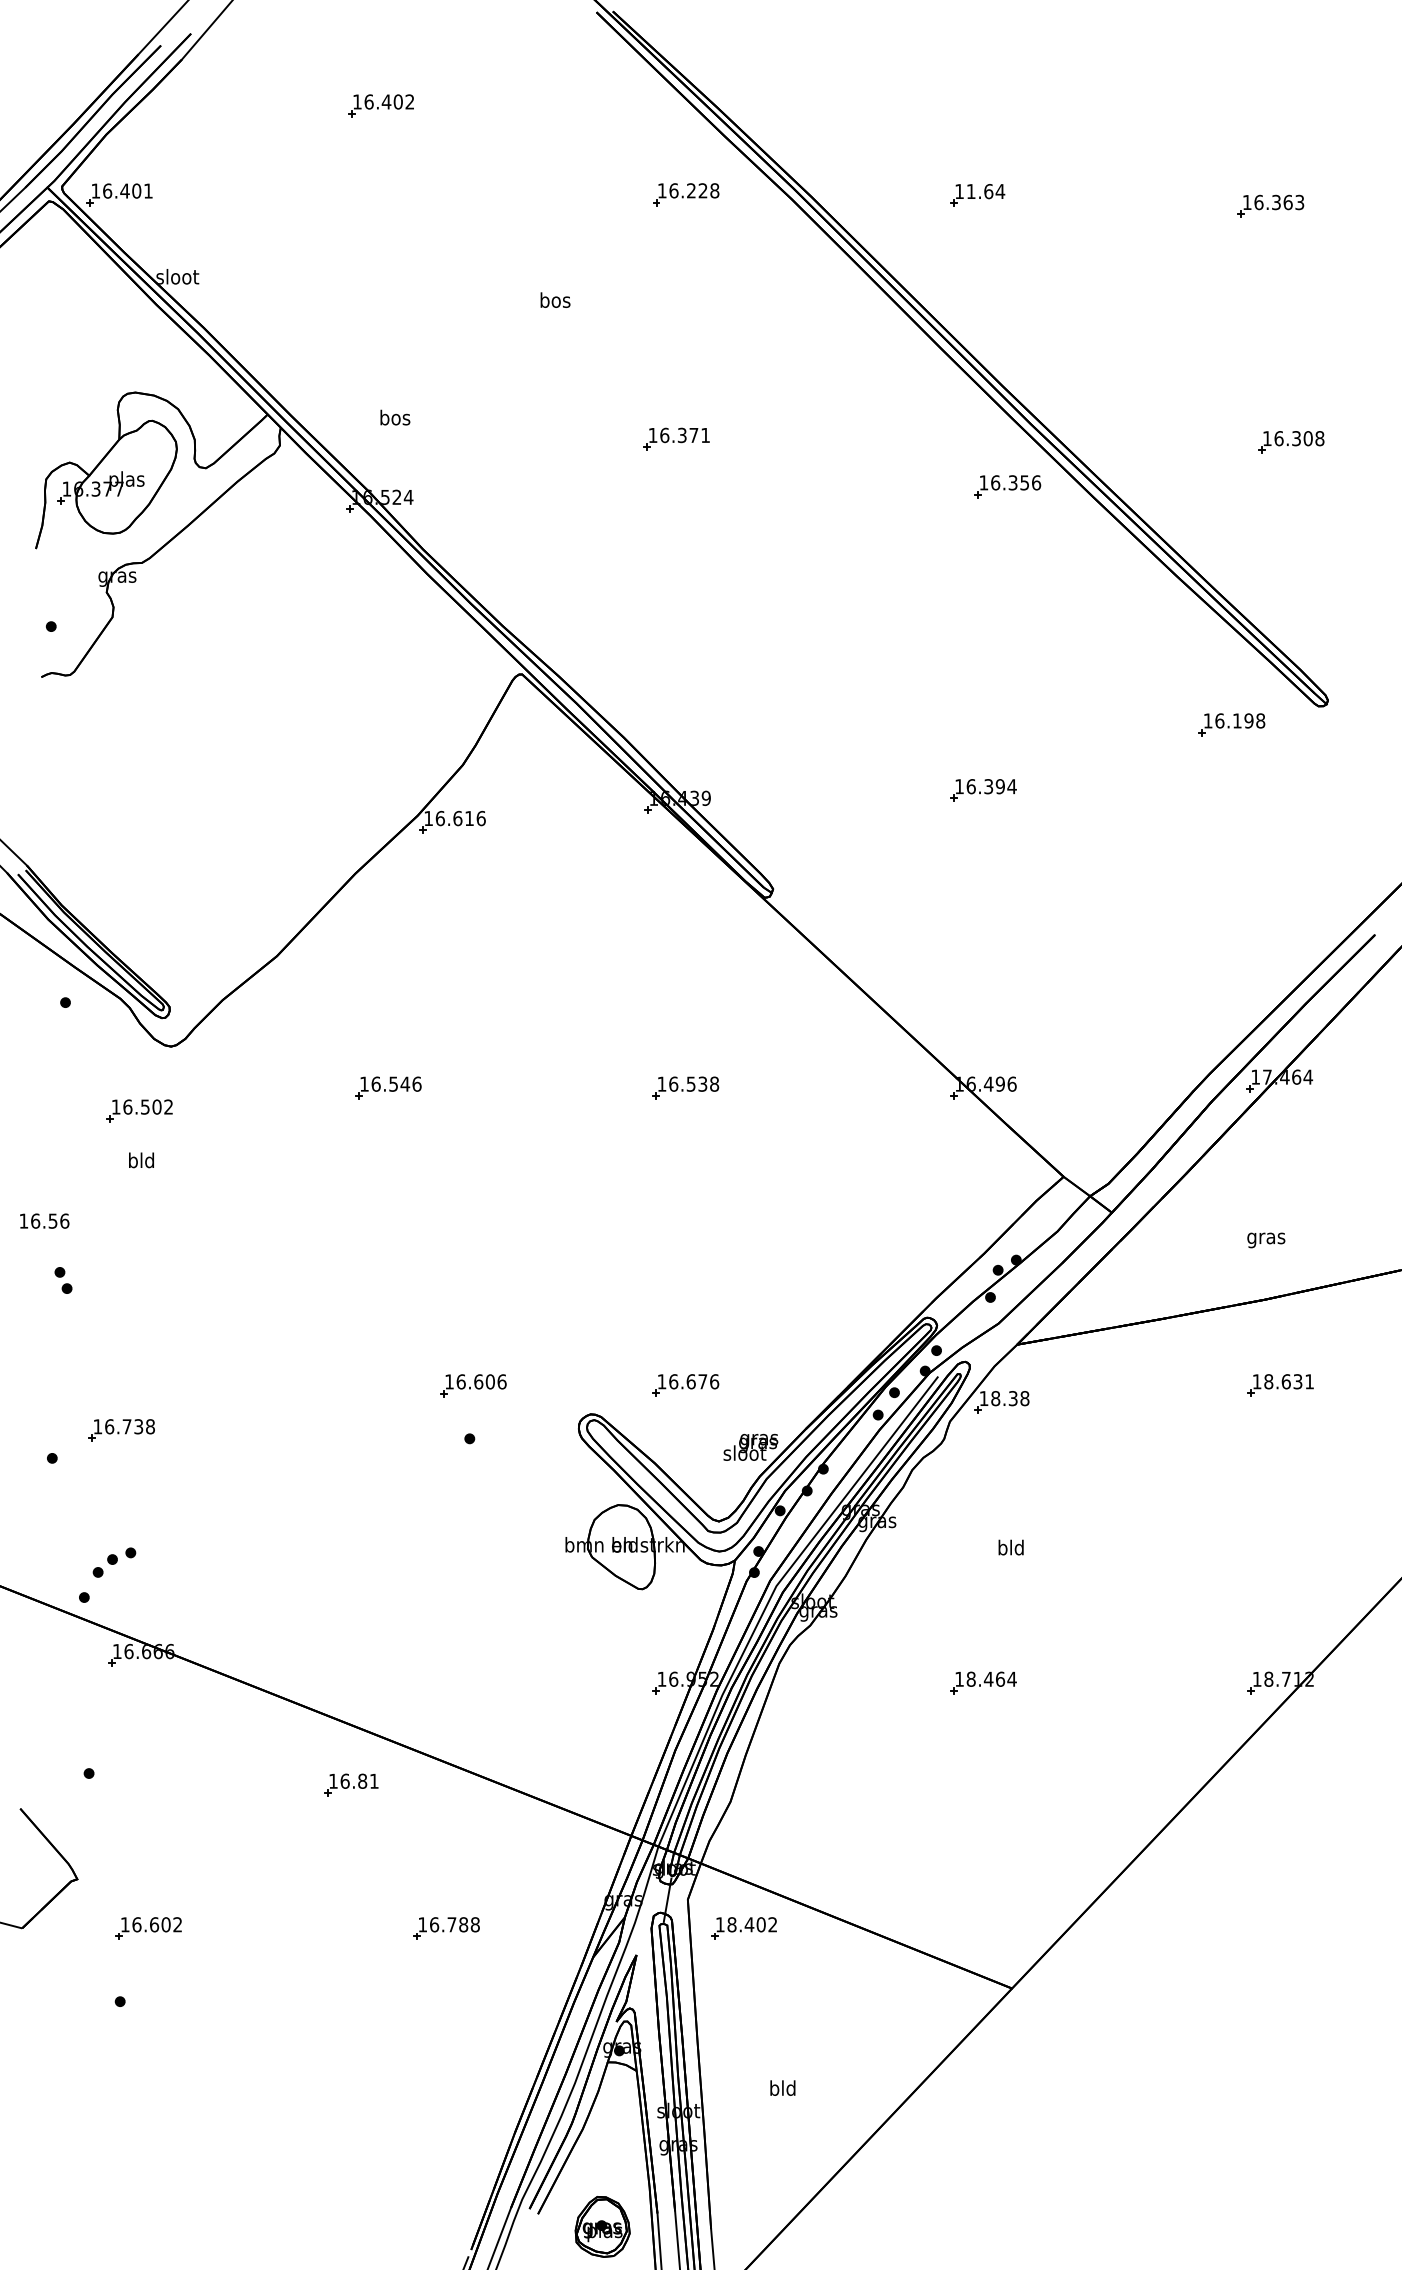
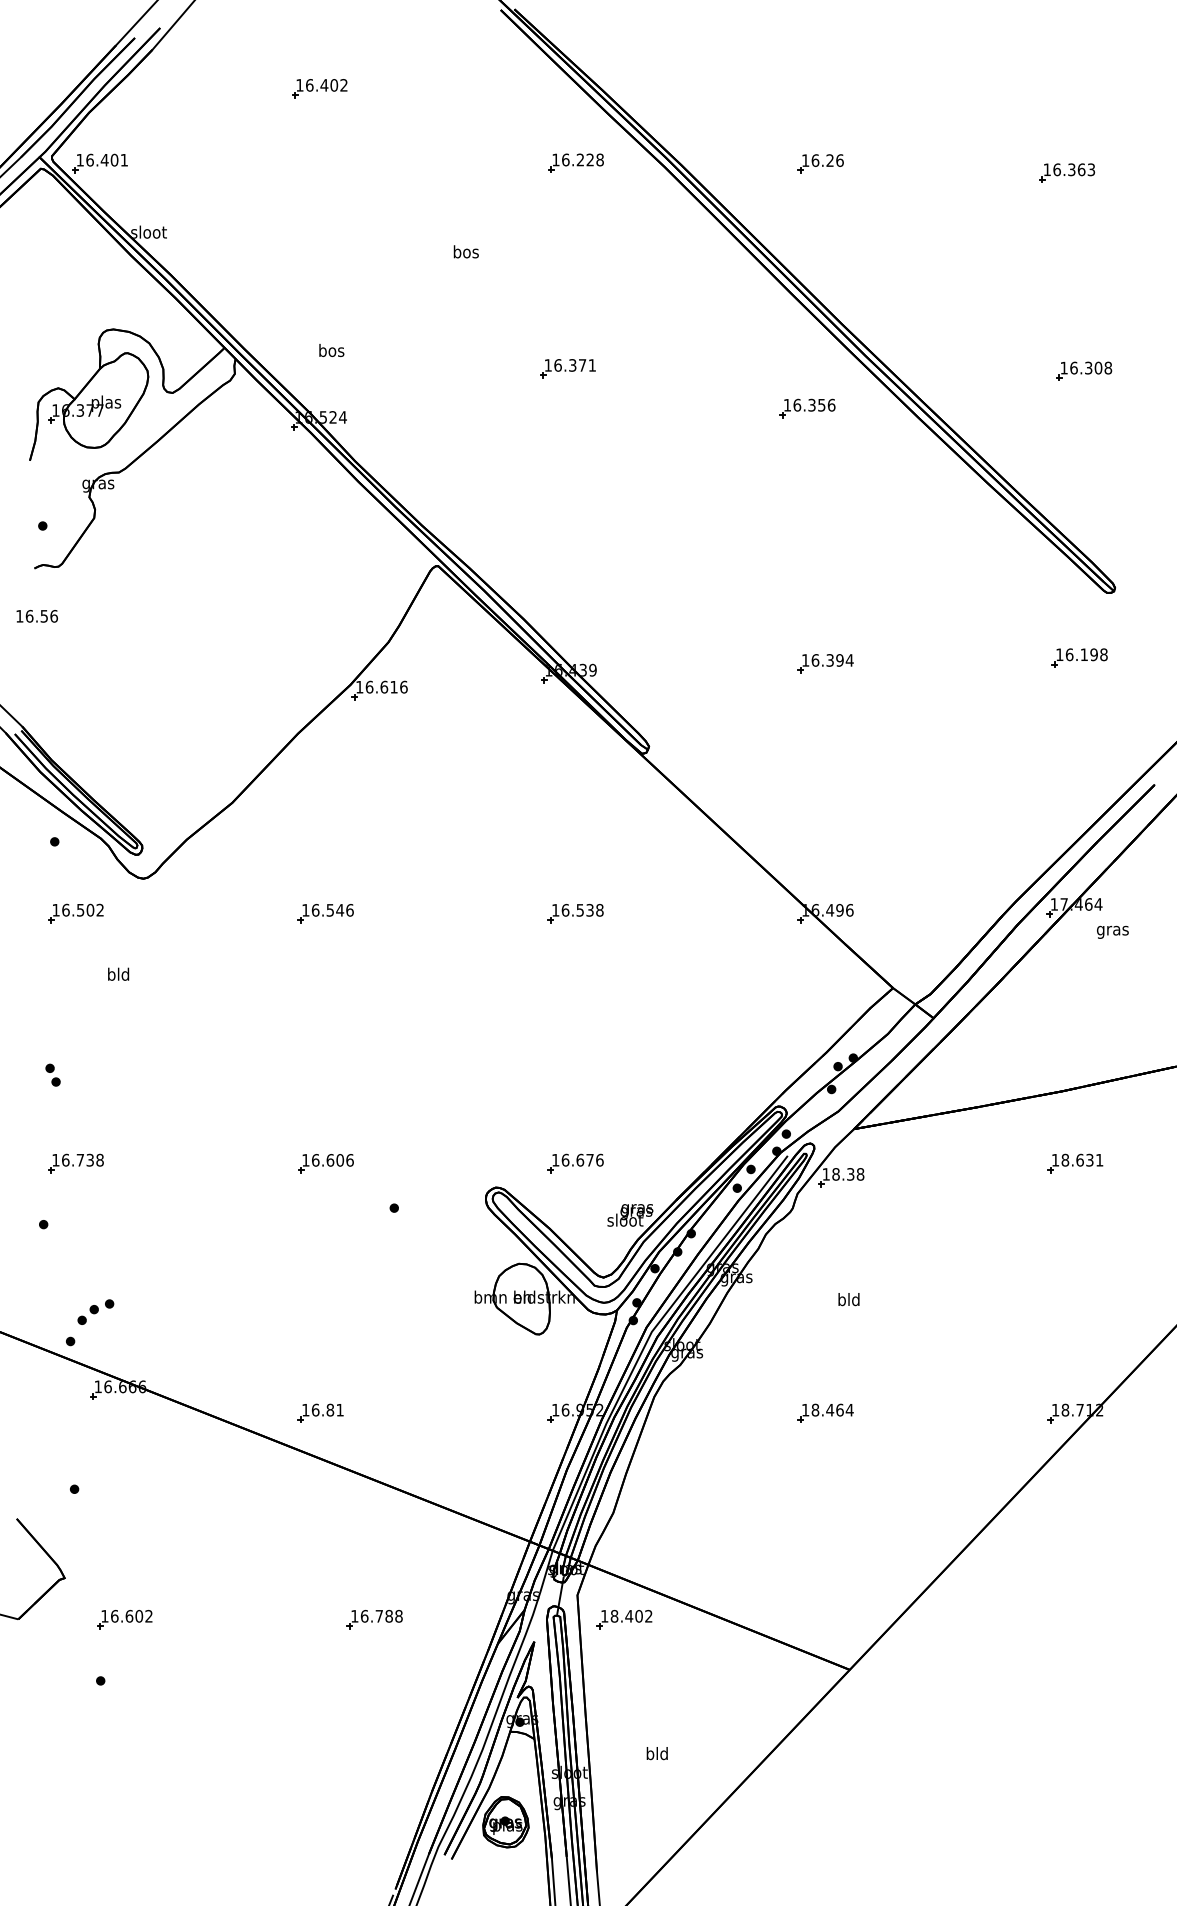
text: (985, 191) -> (827, 160), 11.64 -> 16.26
part: (1007, 486) -> (807, 408), moved
part: (1231, 724) -> (1079, 657), moved
part: (139, 1110) -> (75, 913), moved
text: (44, 1220) -> (37, 615), moved
text: (1266, 1240) -> (1113, 932), moved
part: (473, 1385) -> (326, 1163), moved
part: (121, 1430) -> (75, 1163), moved
part: (351, 1784) -> (320, 1412), moved
part: (602, 2226) -> (505, 1821), moved

